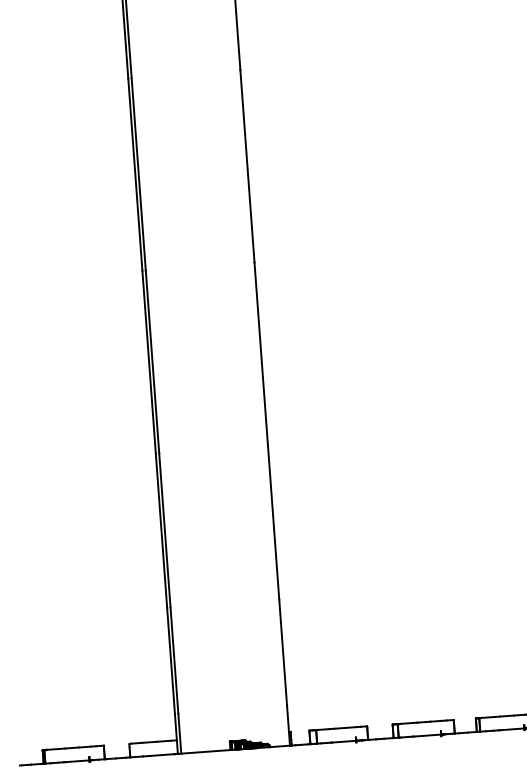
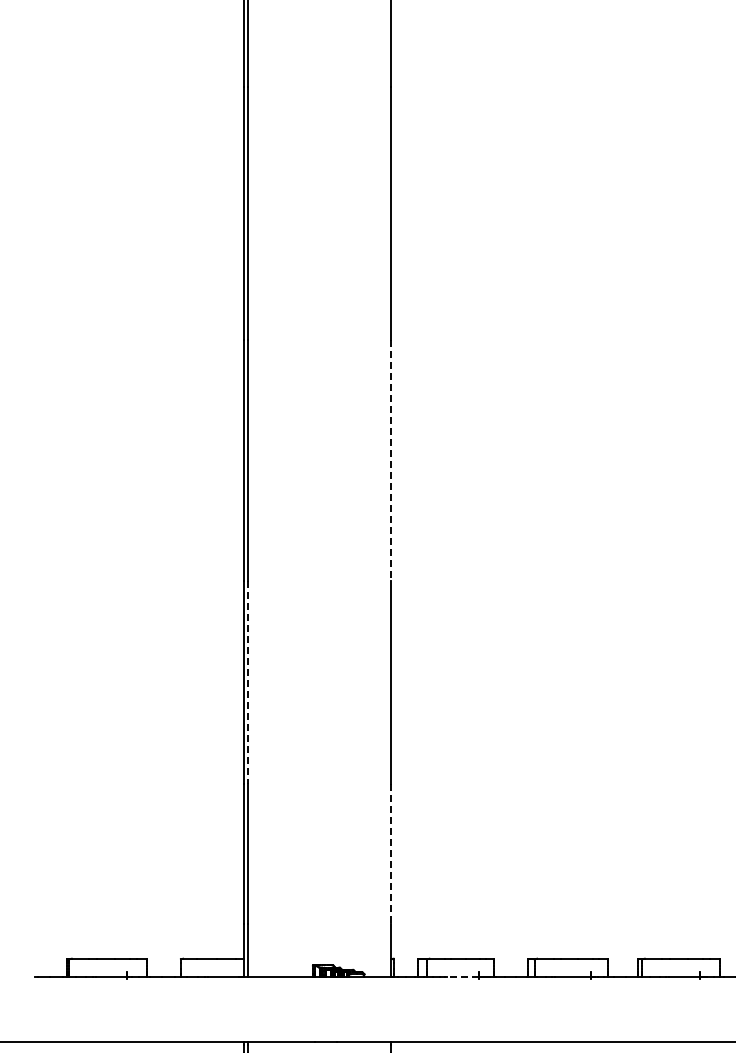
line: (261, 353) -> (391, 460), solid -> dashed
line: (165, 530) -> (248, 682), solid -> dashed
line: (283, 652) -> (391, 854), solid -> dashed
line: (344, 741) -> (462, 976), solid -> dashed

